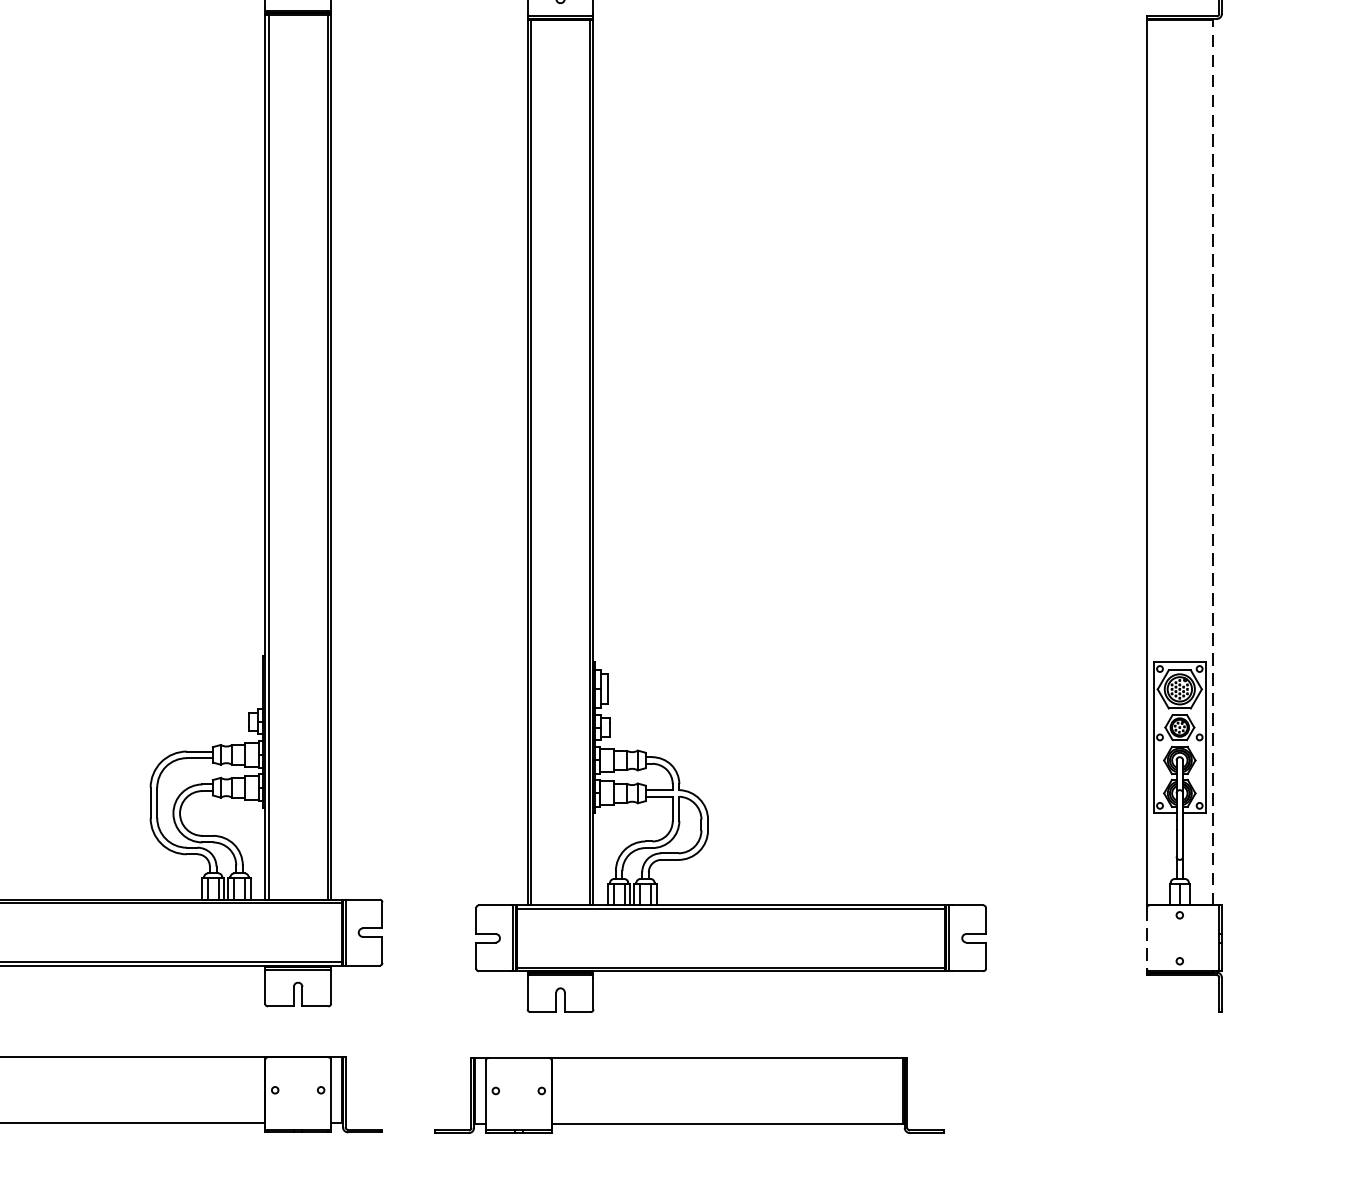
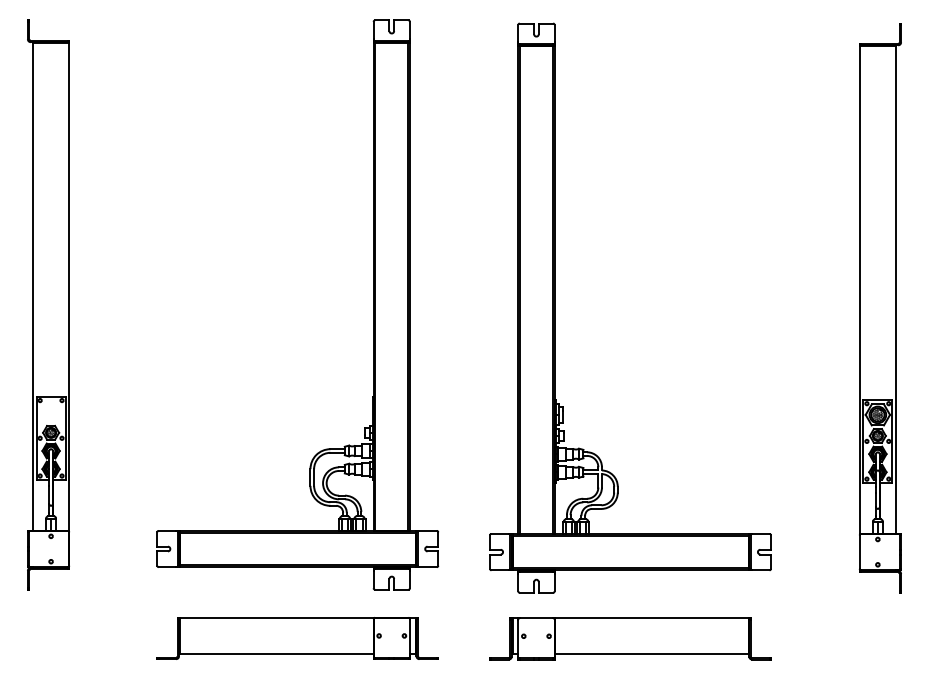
line: (1213, 463) -> (896, 290), dashed -> solid
line: (1146, 938) -> (859, 552), dashed -> solid
part: (689, 1094) -> (630, 638), moved

